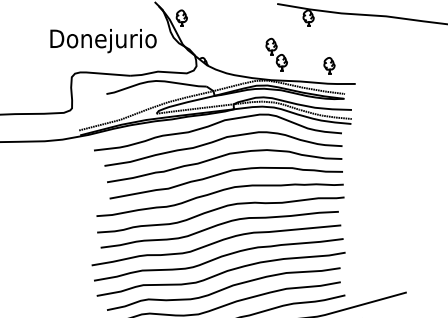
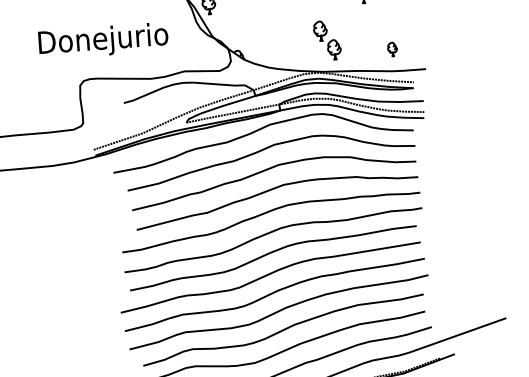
text: (103, 41) -> (103, 41), moved
part: (329, 65) -> (392, 48), size x0.7

